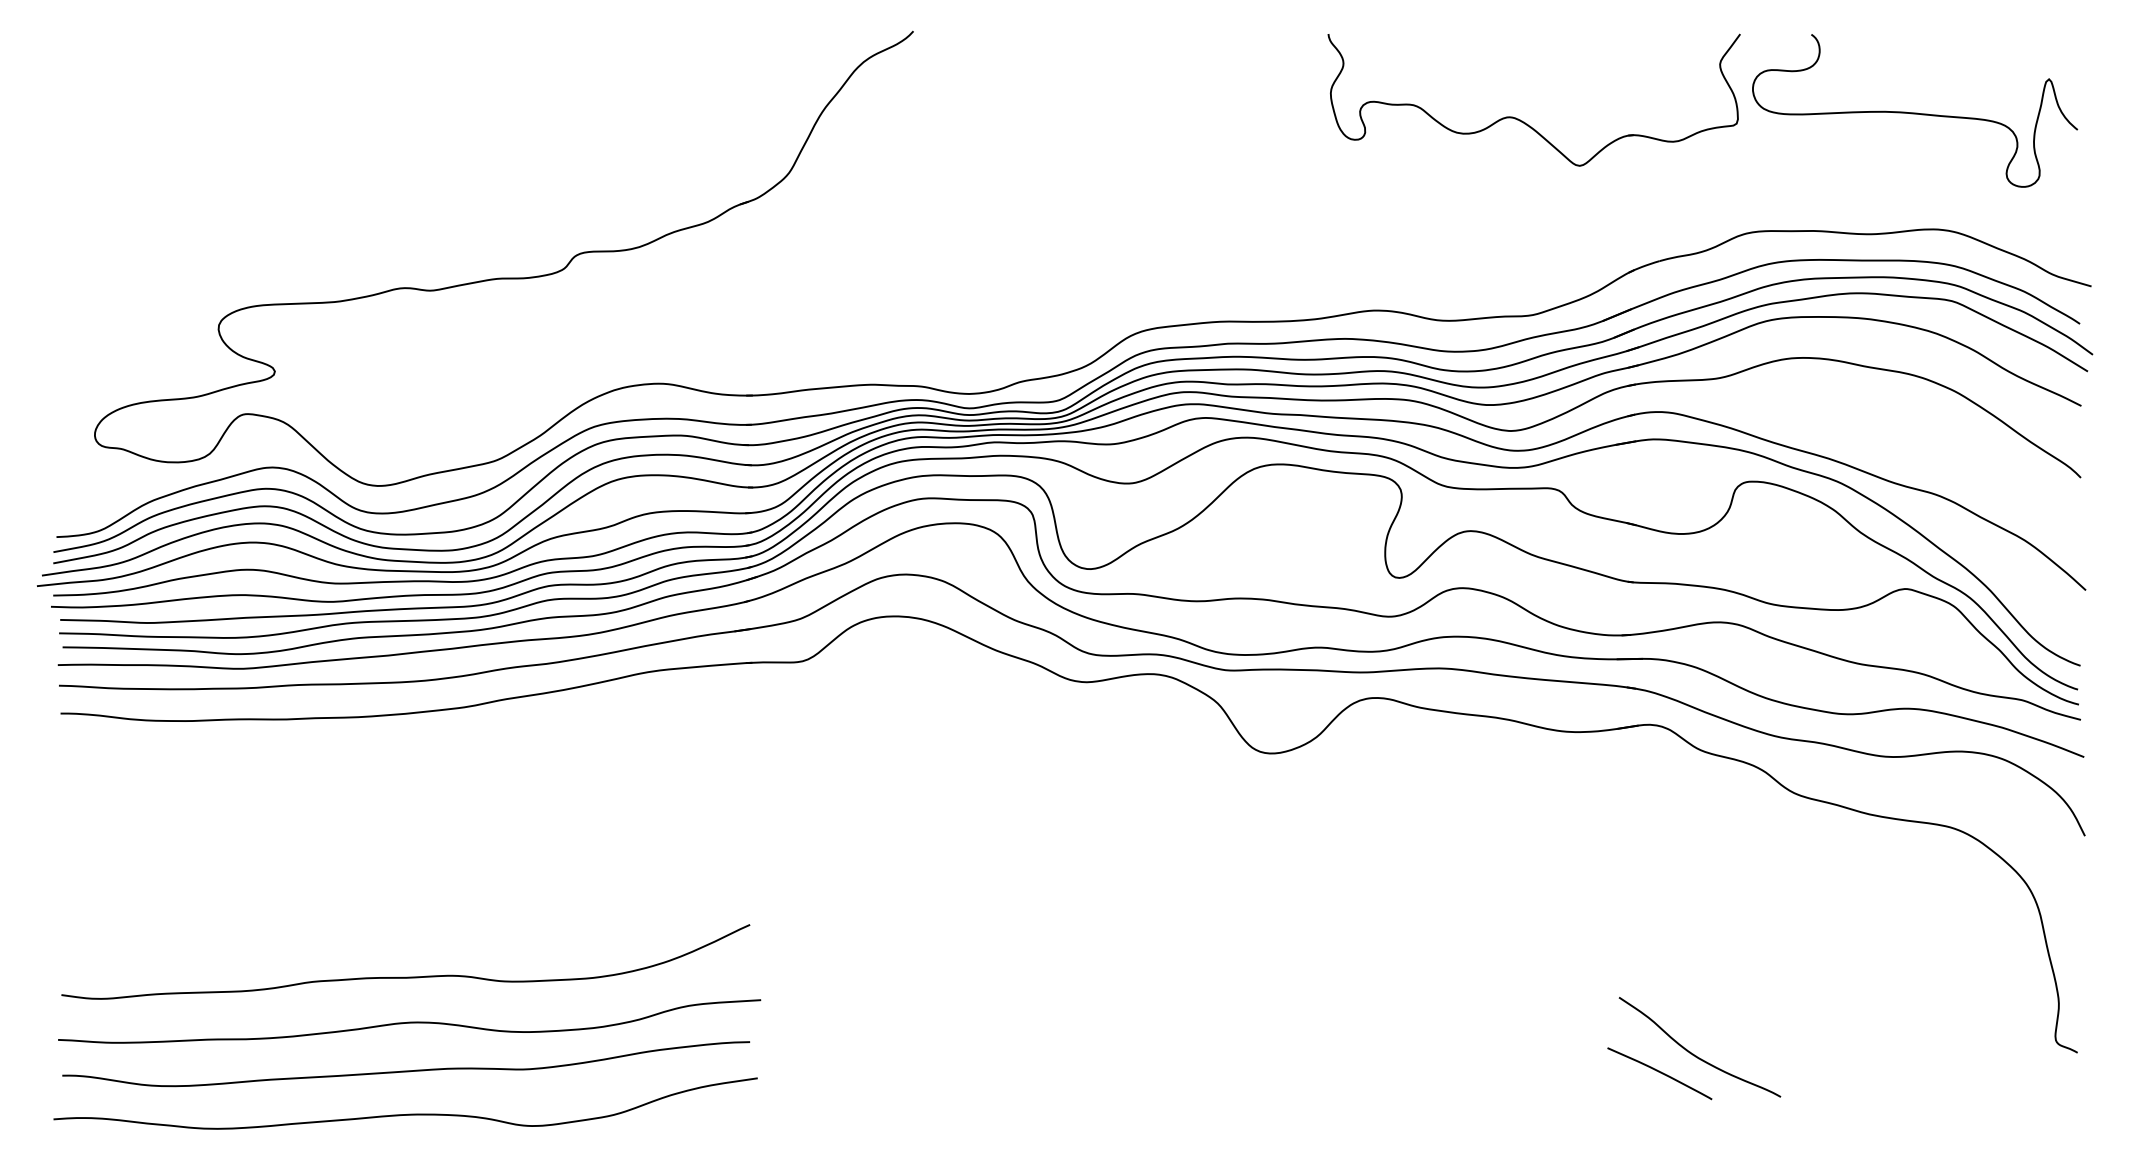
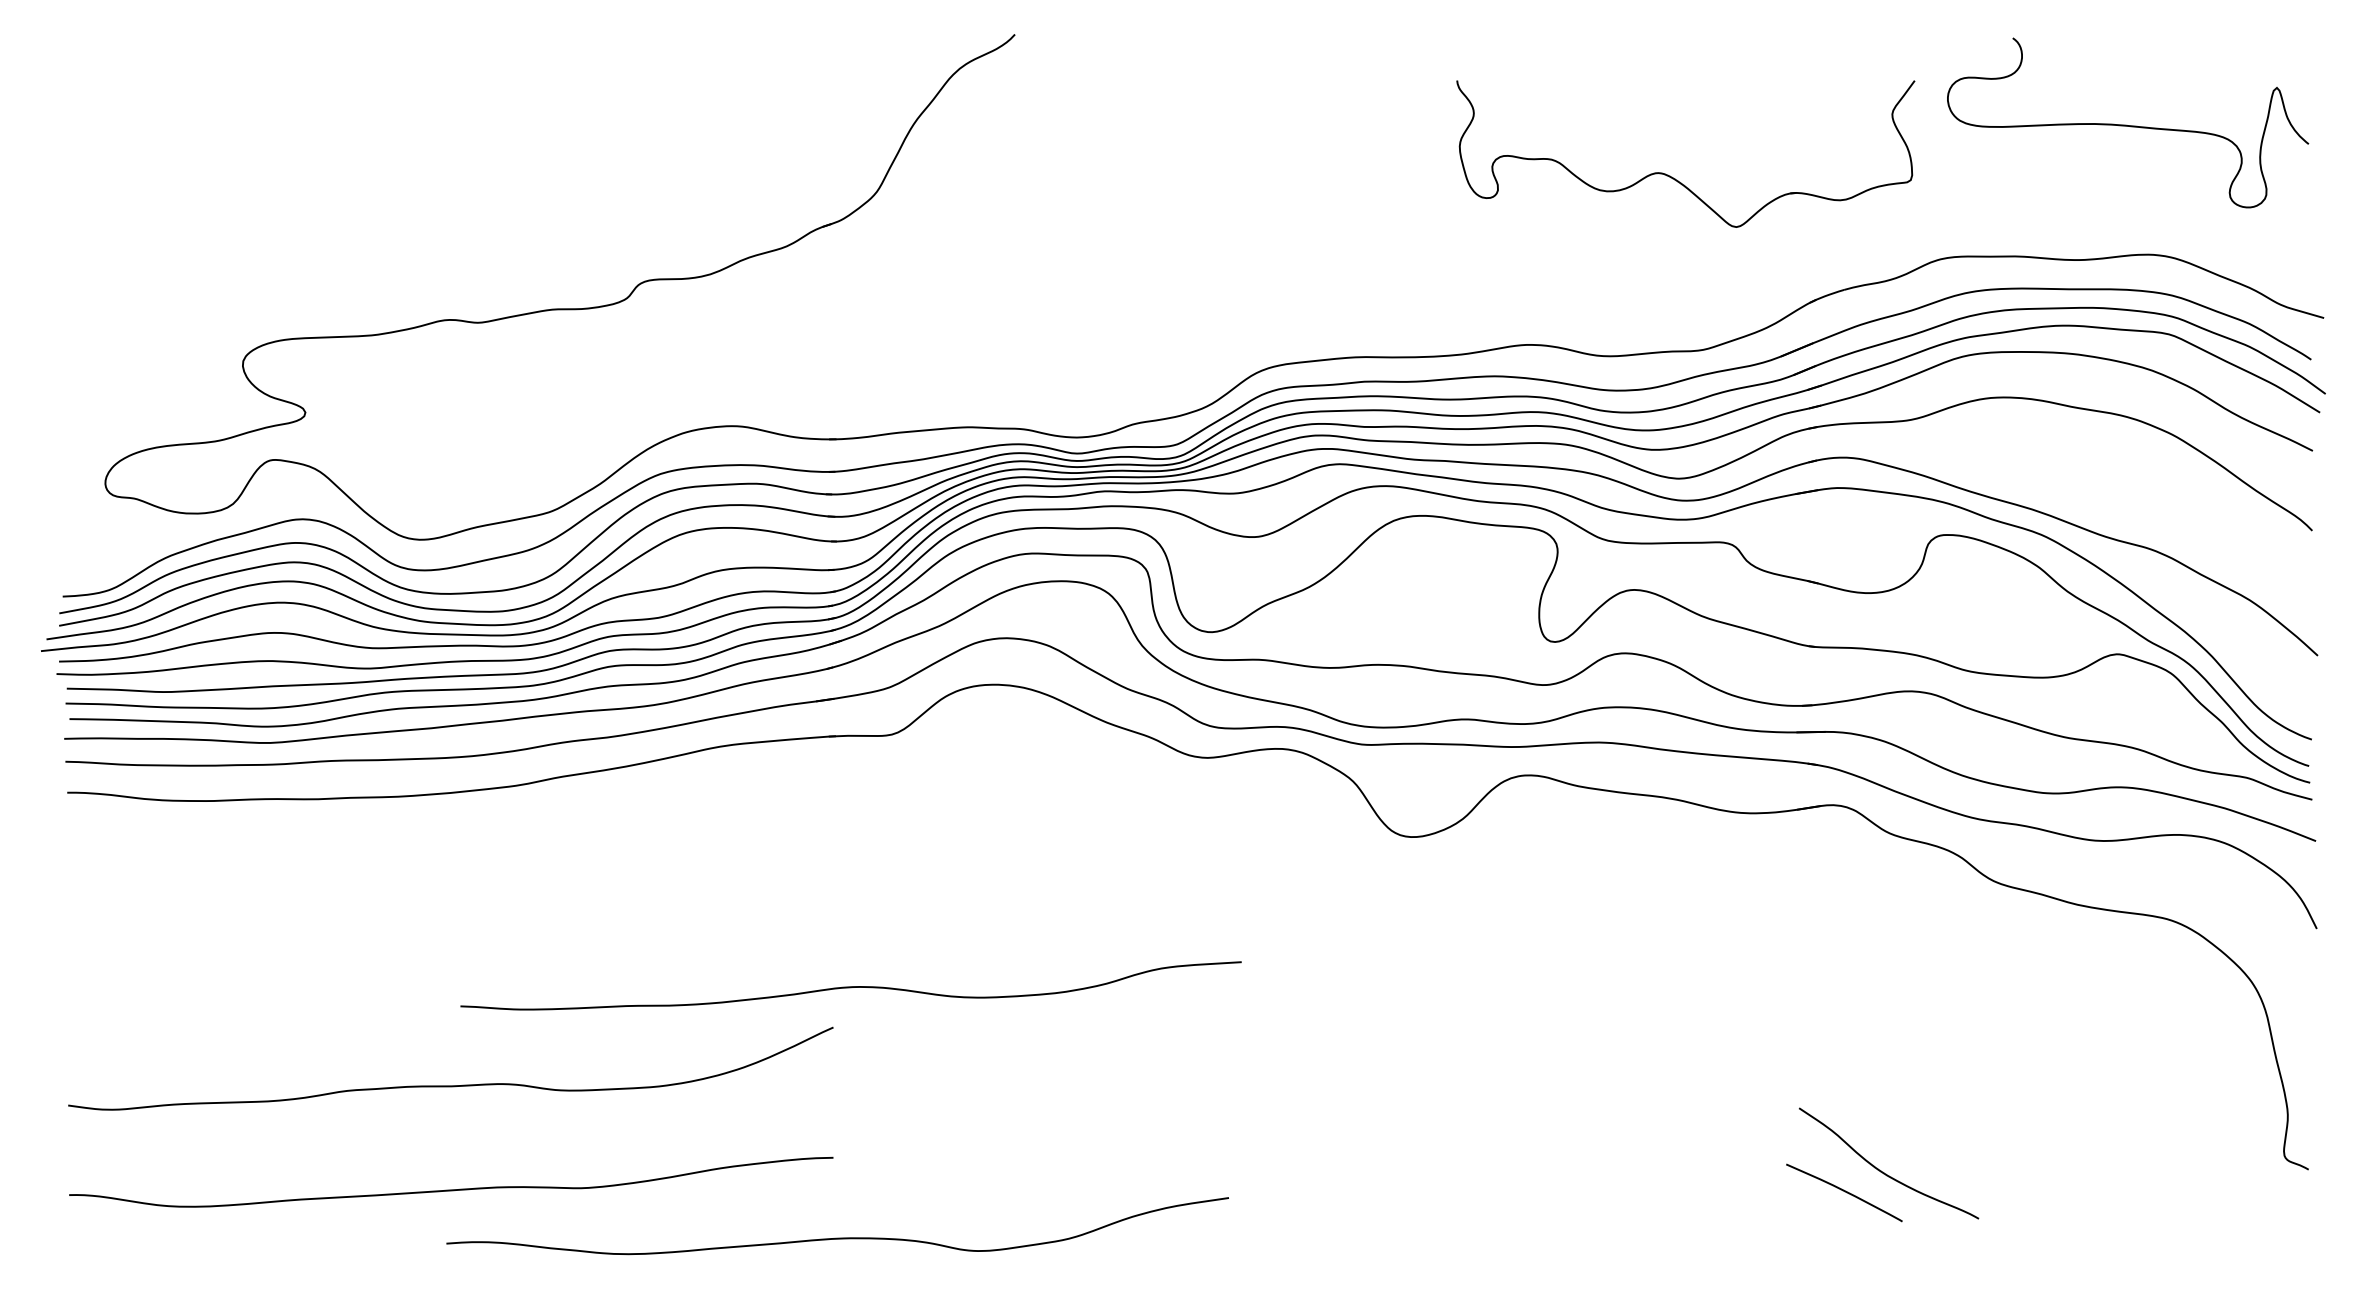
part: (1520, 119) -> (1670, 175), moved
curve: (409, 1022) -> (850, 986), moved
curve: (405, 1113) -> (837, 1237), moved

